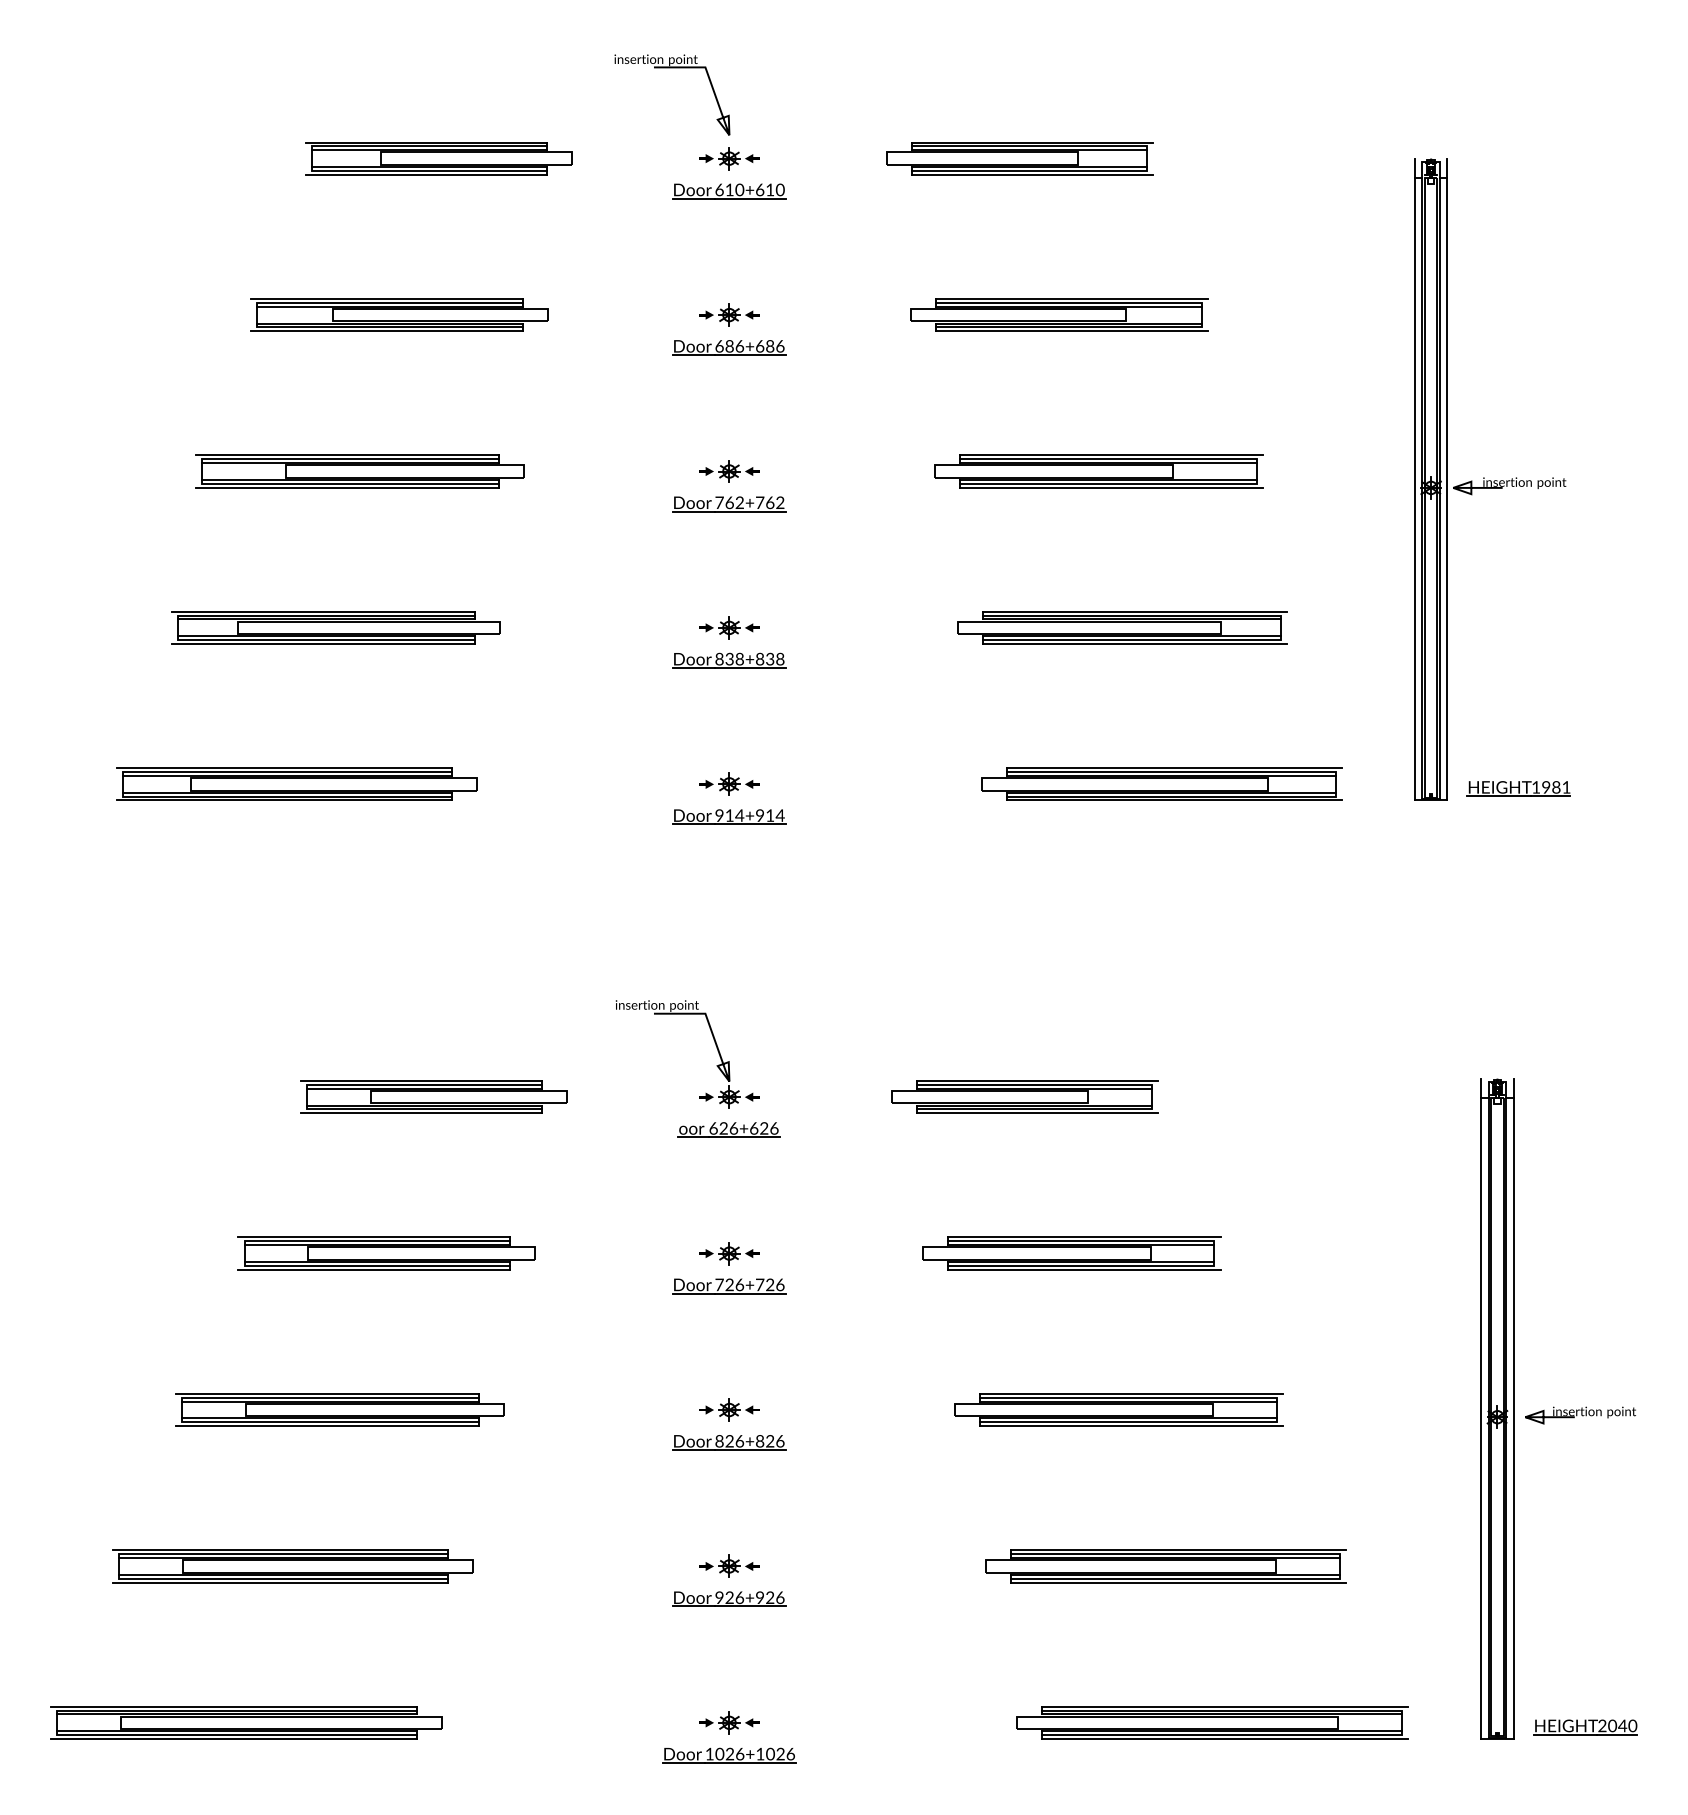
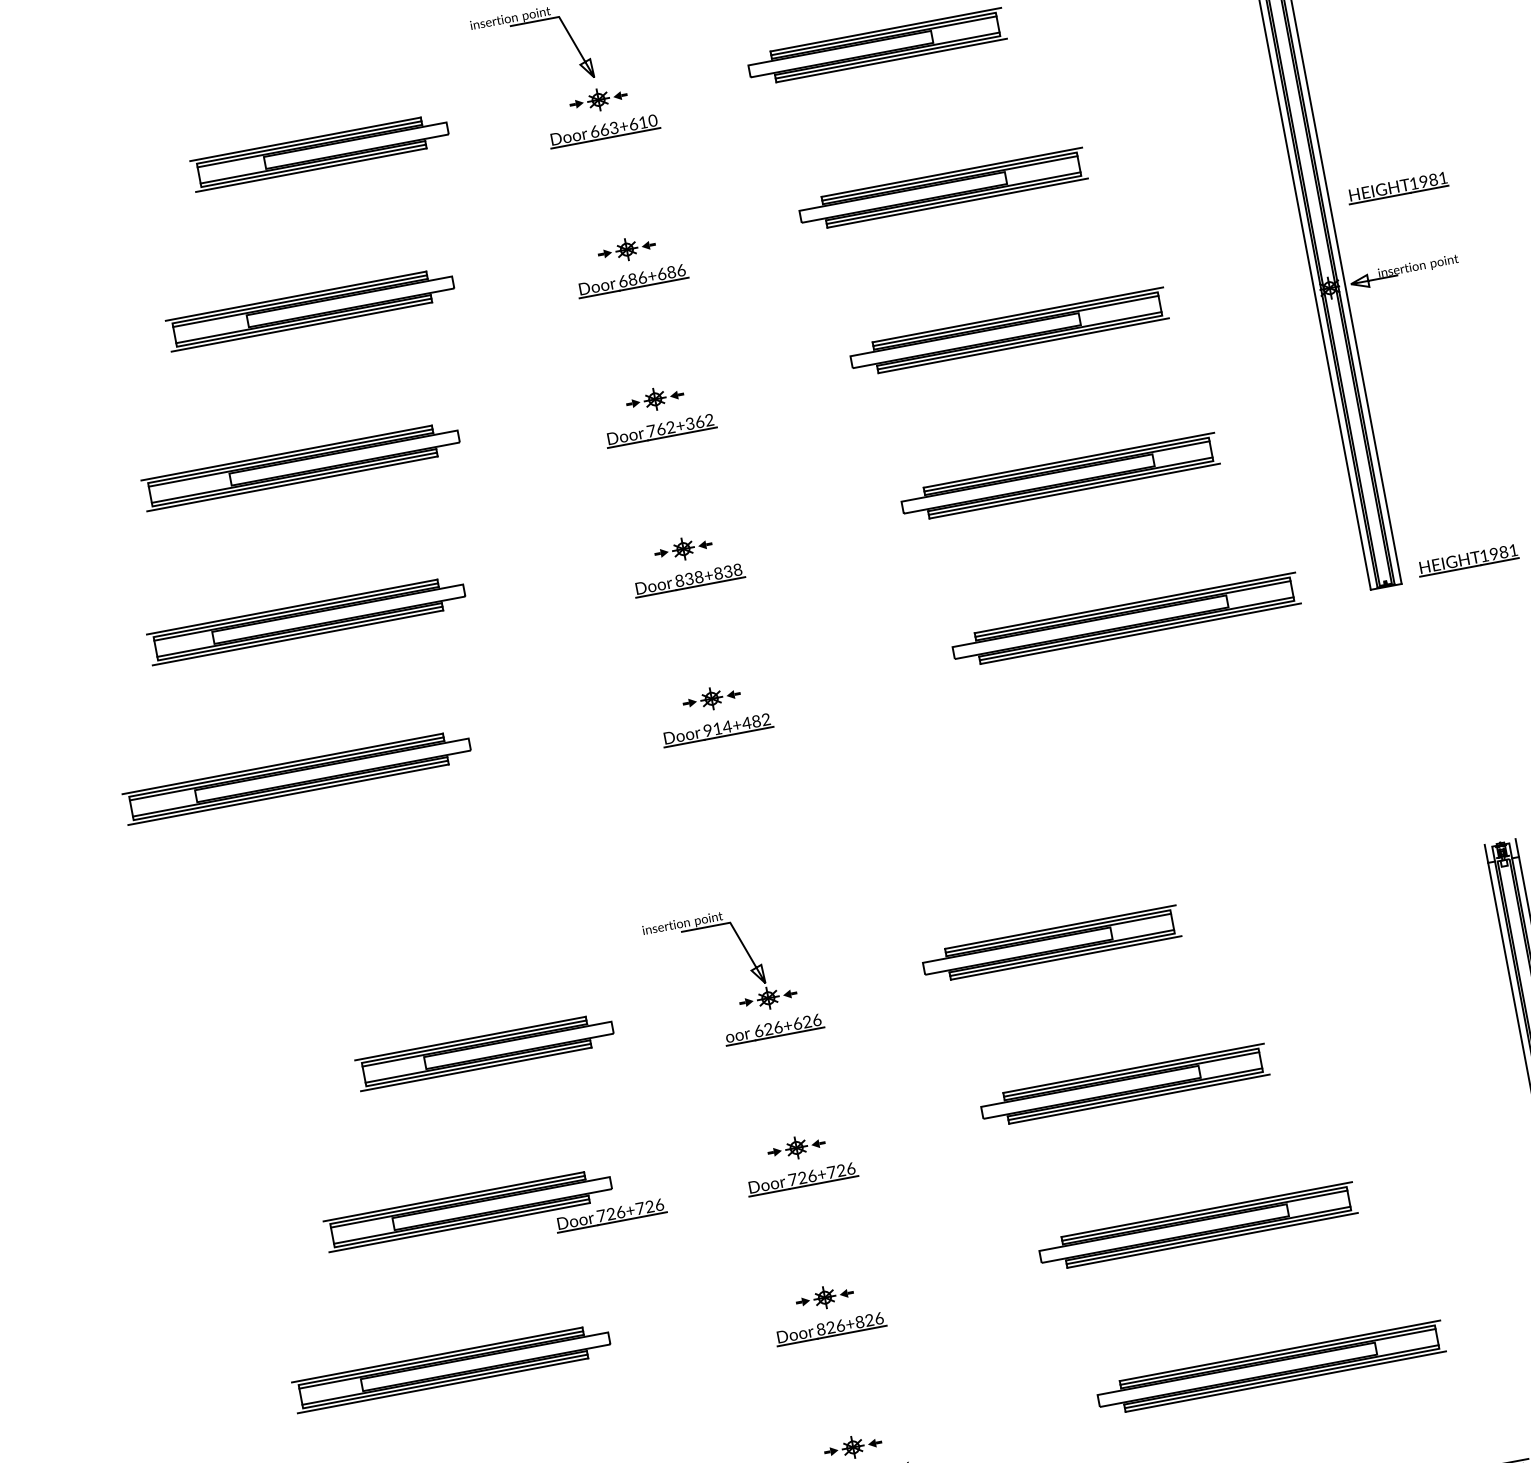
text: (734, 189) -> (609, 128), 610+610 -> 663+610
part: (1518, 399) -> (1397, 187), added
text: (760, 502) -> (690, 423), 762+762 -> 762+362
text: (769, 815) -> (755, 721), 914+914 -> 914+482
part: (529, 1286) -> (611, 1215), added

